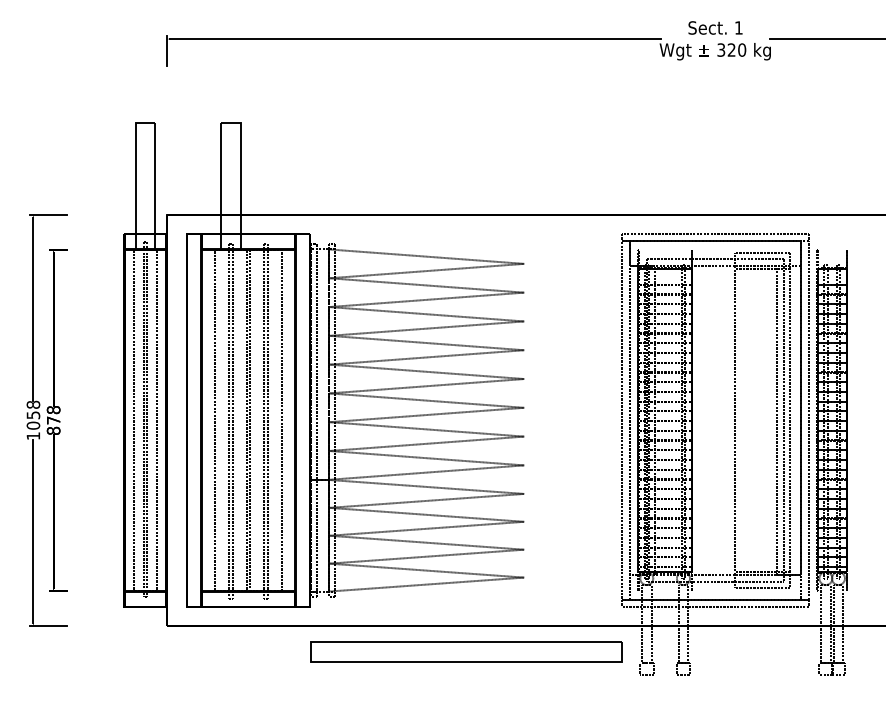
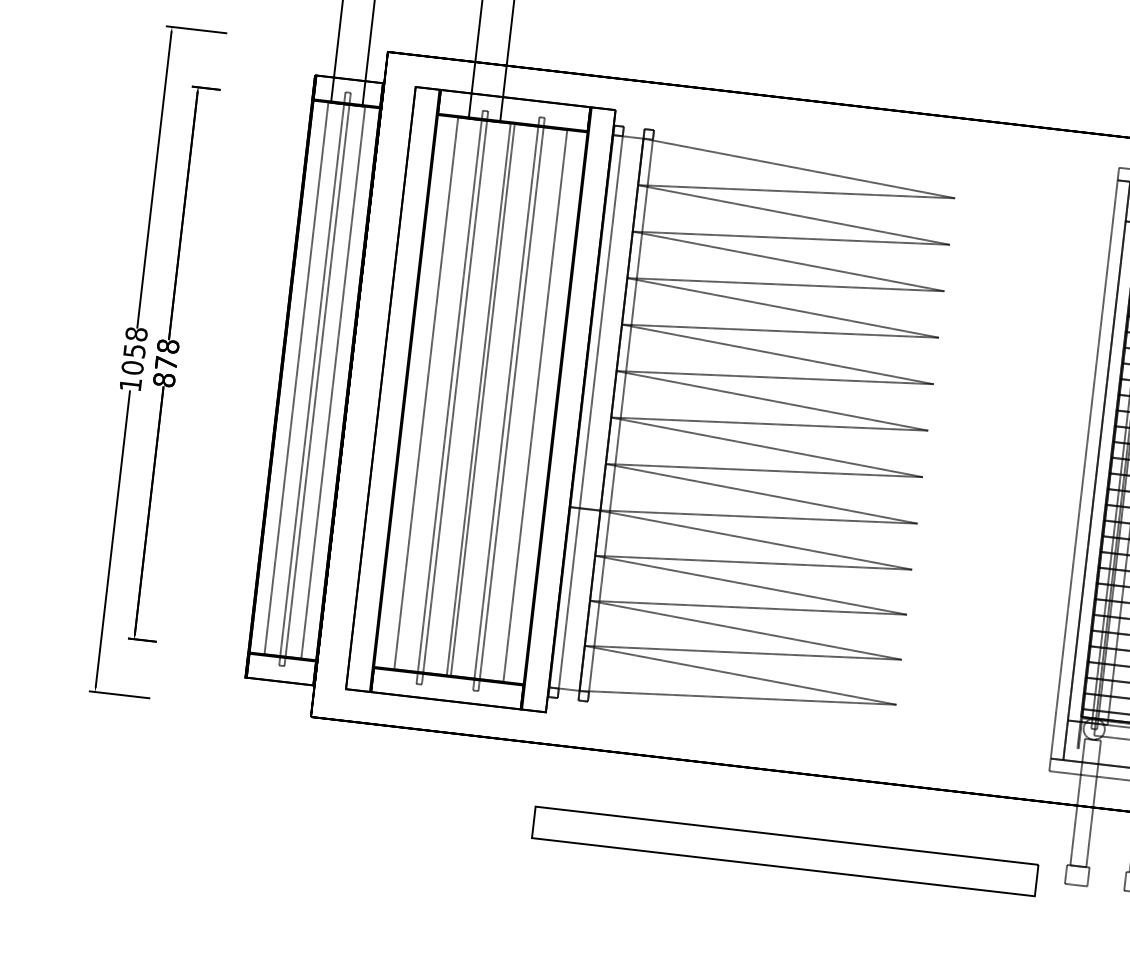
part: (466, 651) -> (785, 850), moved

